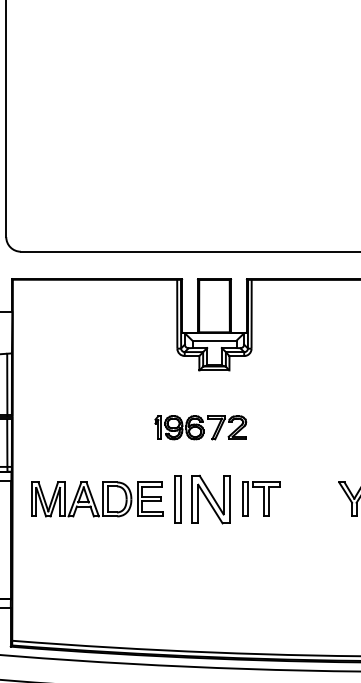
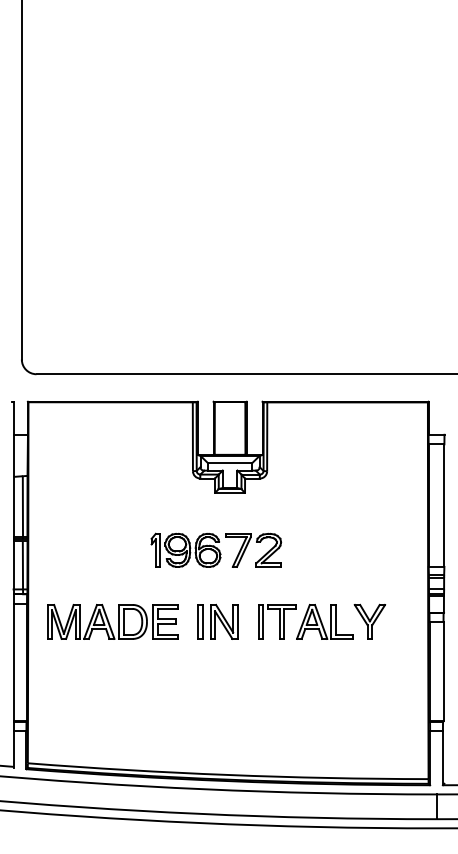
part: (200, 426) -> (216, 549), size x1.43
part: (201, 498) -> (217, 621), size x0.71
part: (308, 498) -> (324, 621), added

